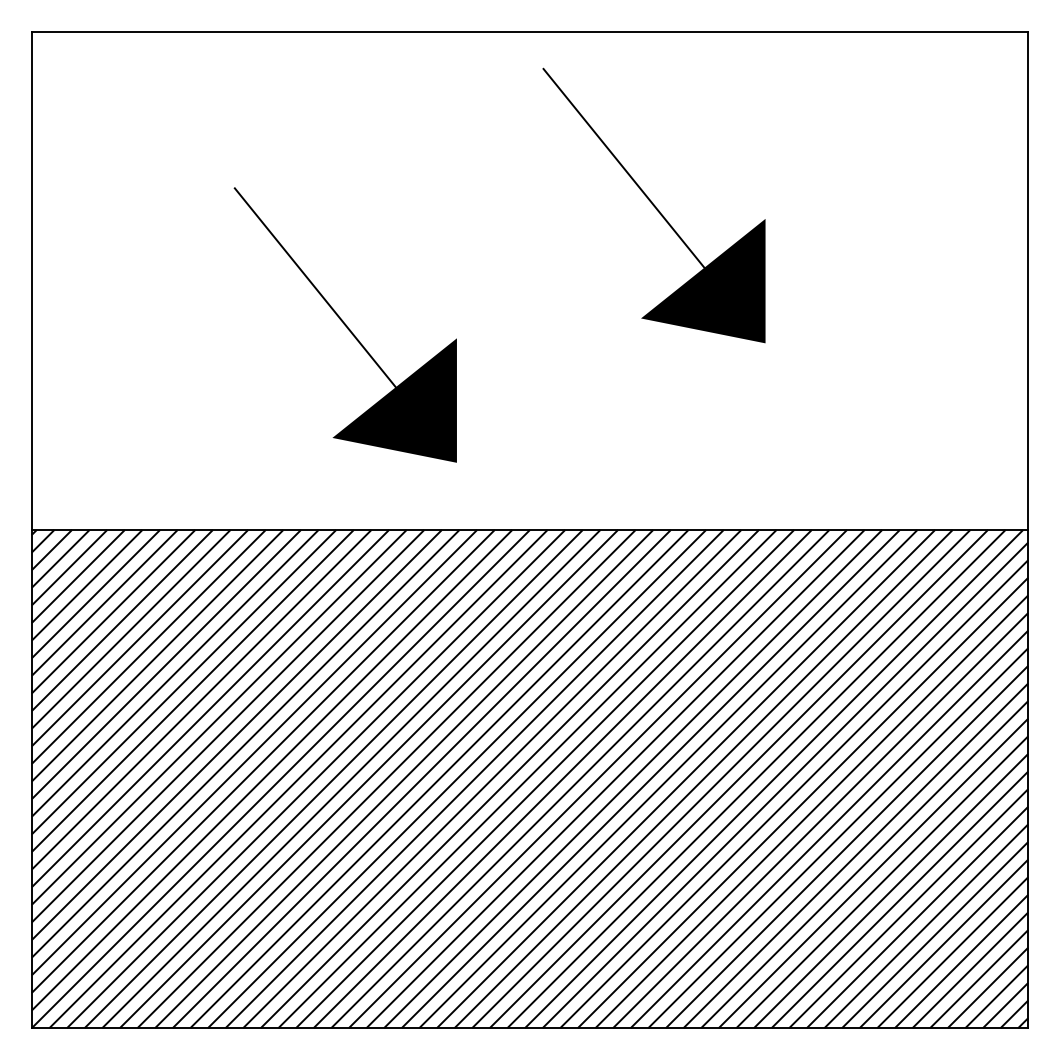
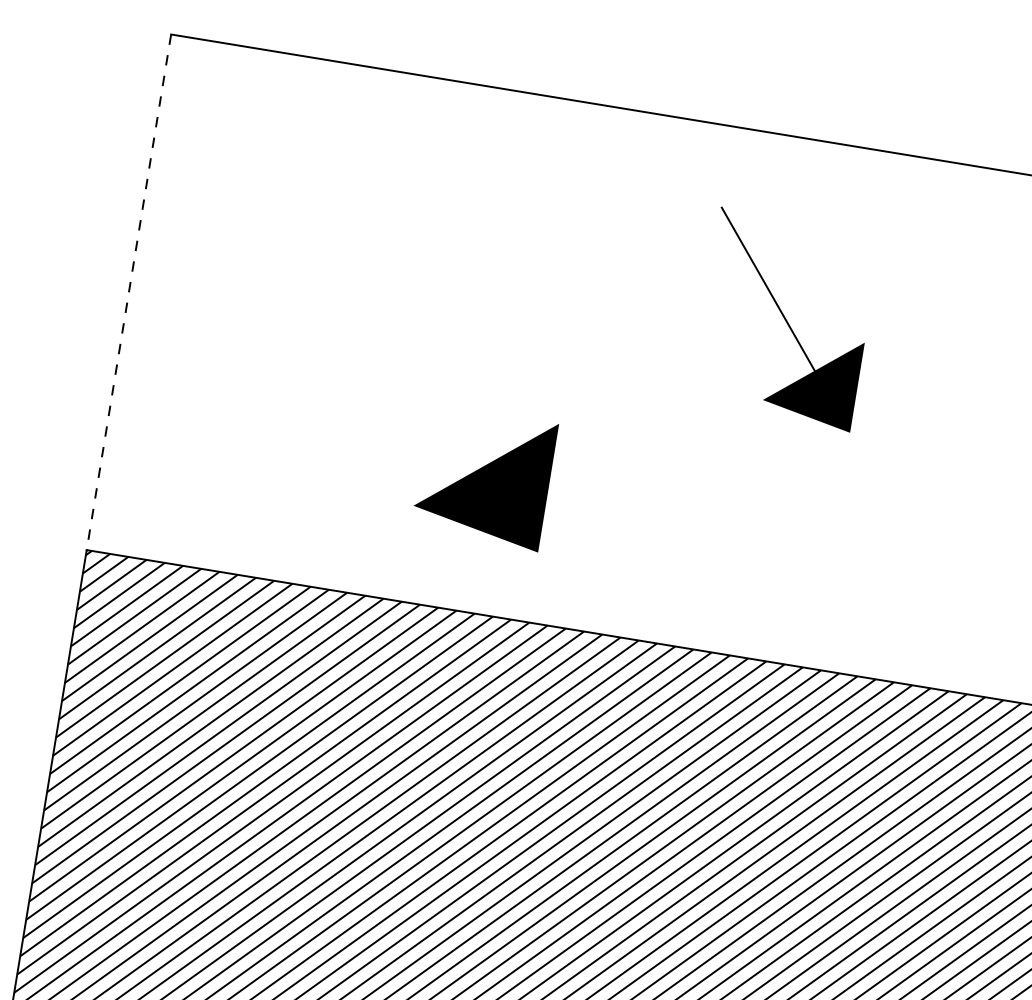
part: (653, 205) -> (785, 319), size x0.7
line: (31, 281) -> (128, 292), solid -> dashed
line: (314, 287) -> (420, 347), removed

